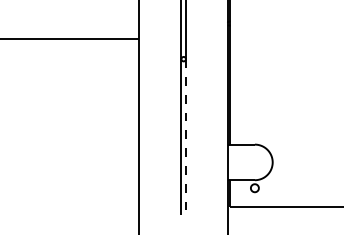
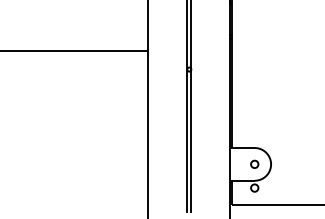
line: (186, 137) -> (191, 141), dashed -> solid
part: (254, 161) -> (254, 163), added

